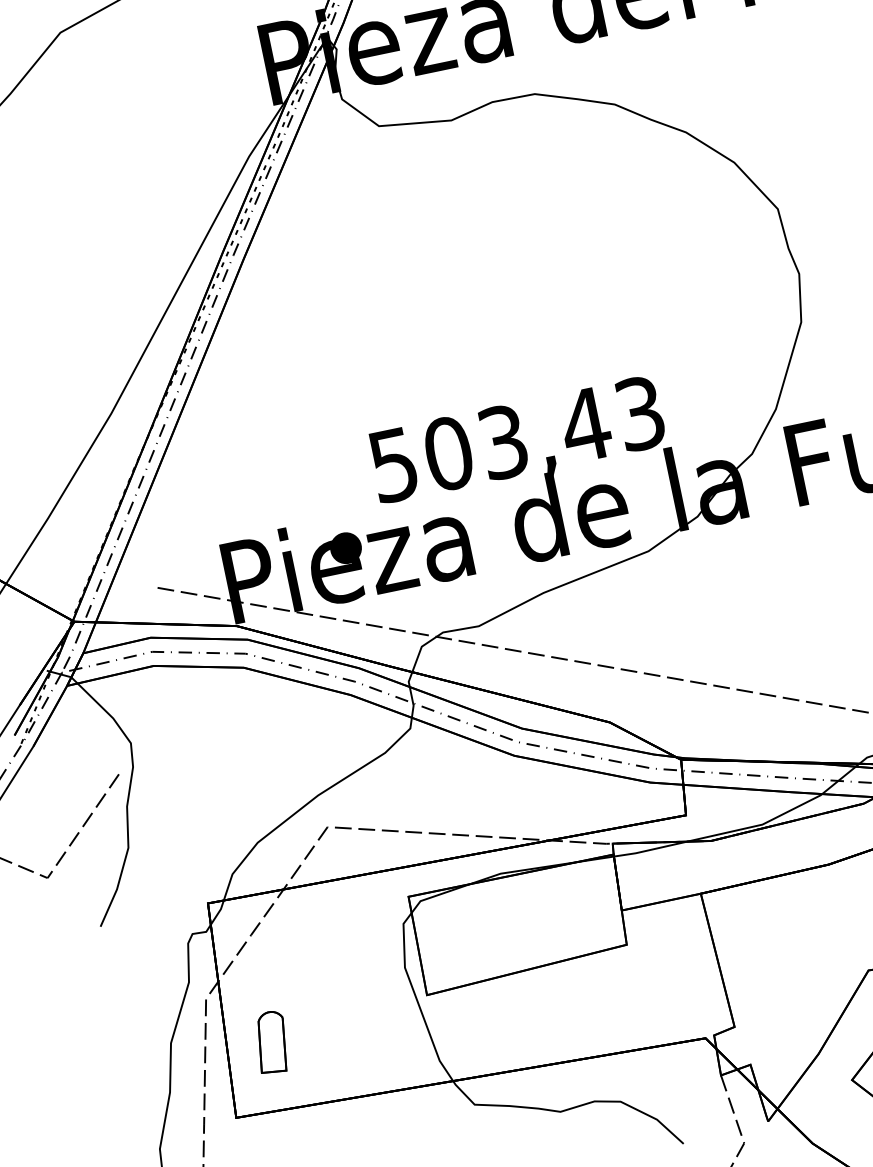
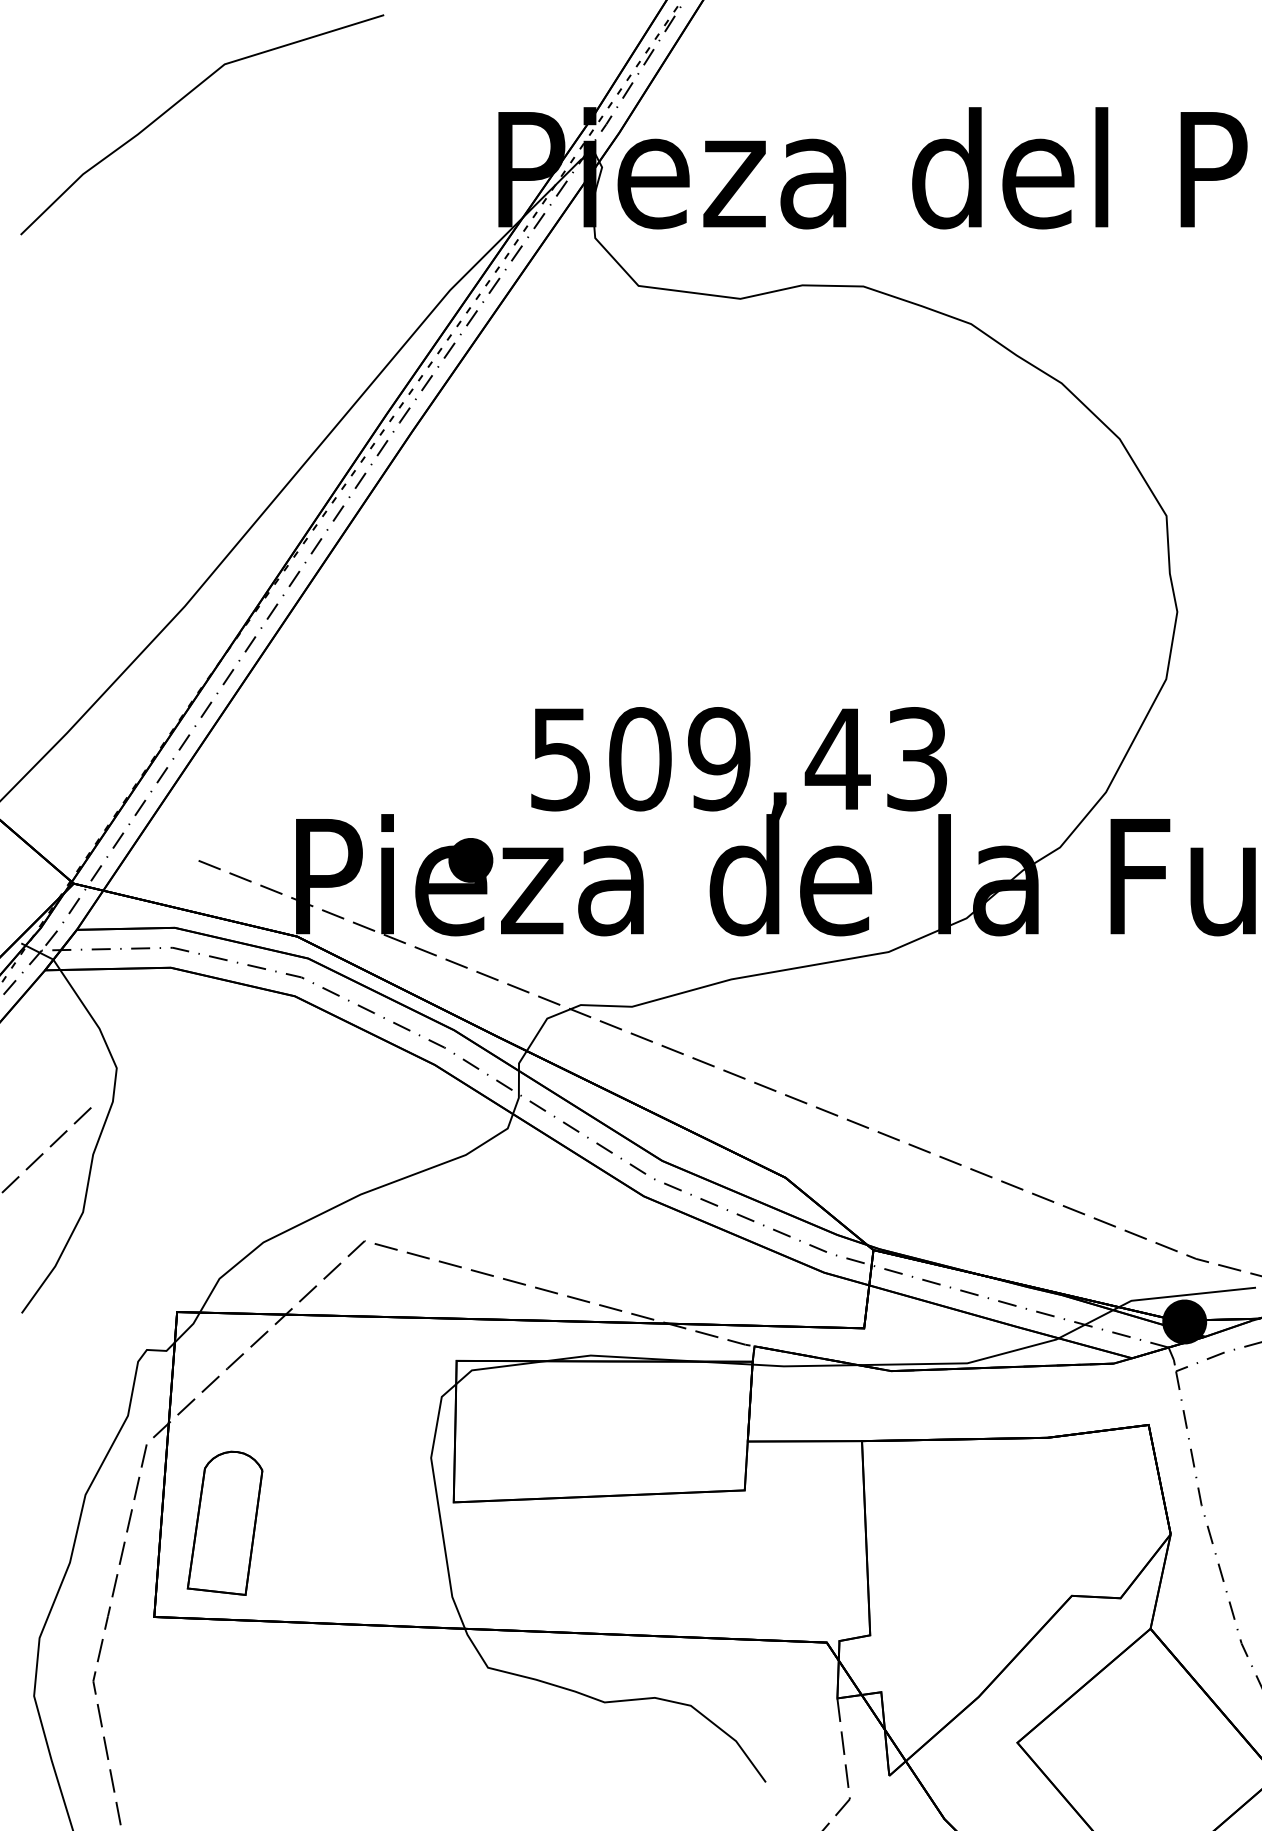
text: (502, 442) -> (718, 759), 503,43 -> 509,43
part: (271, 1042) -> (224, 1522), size x1.67

